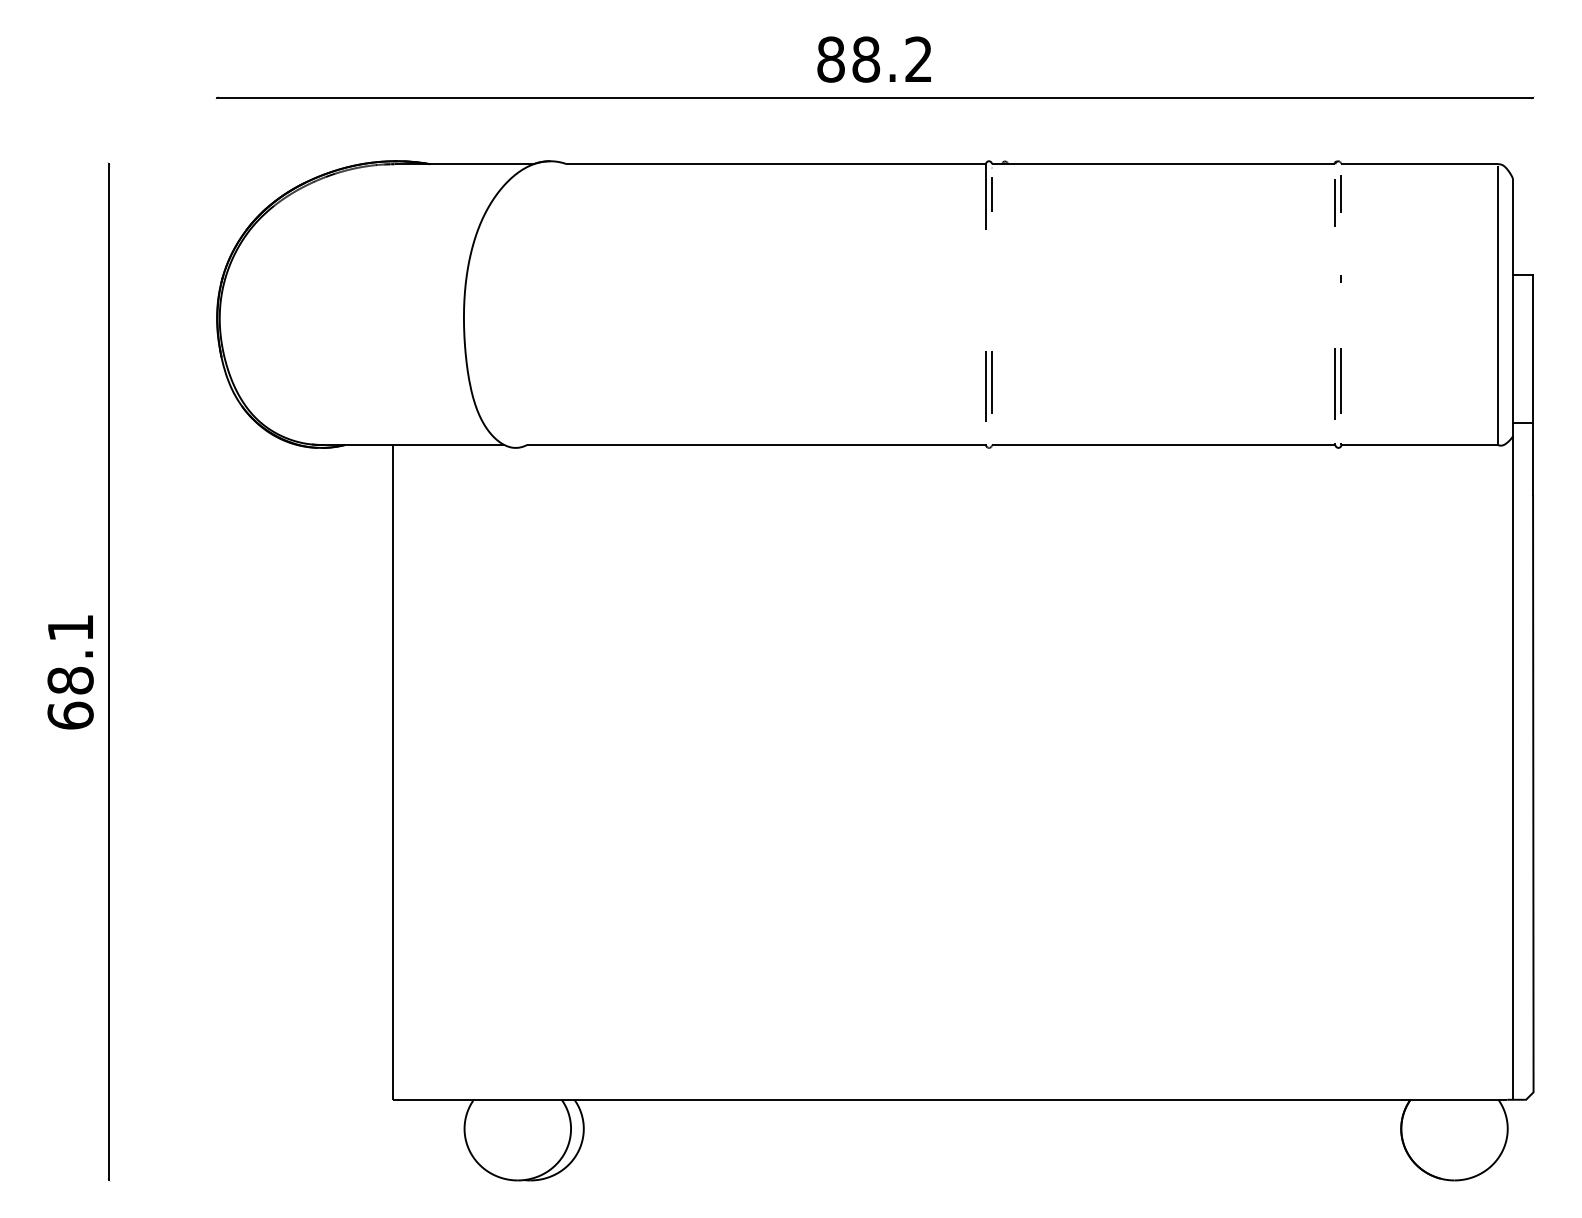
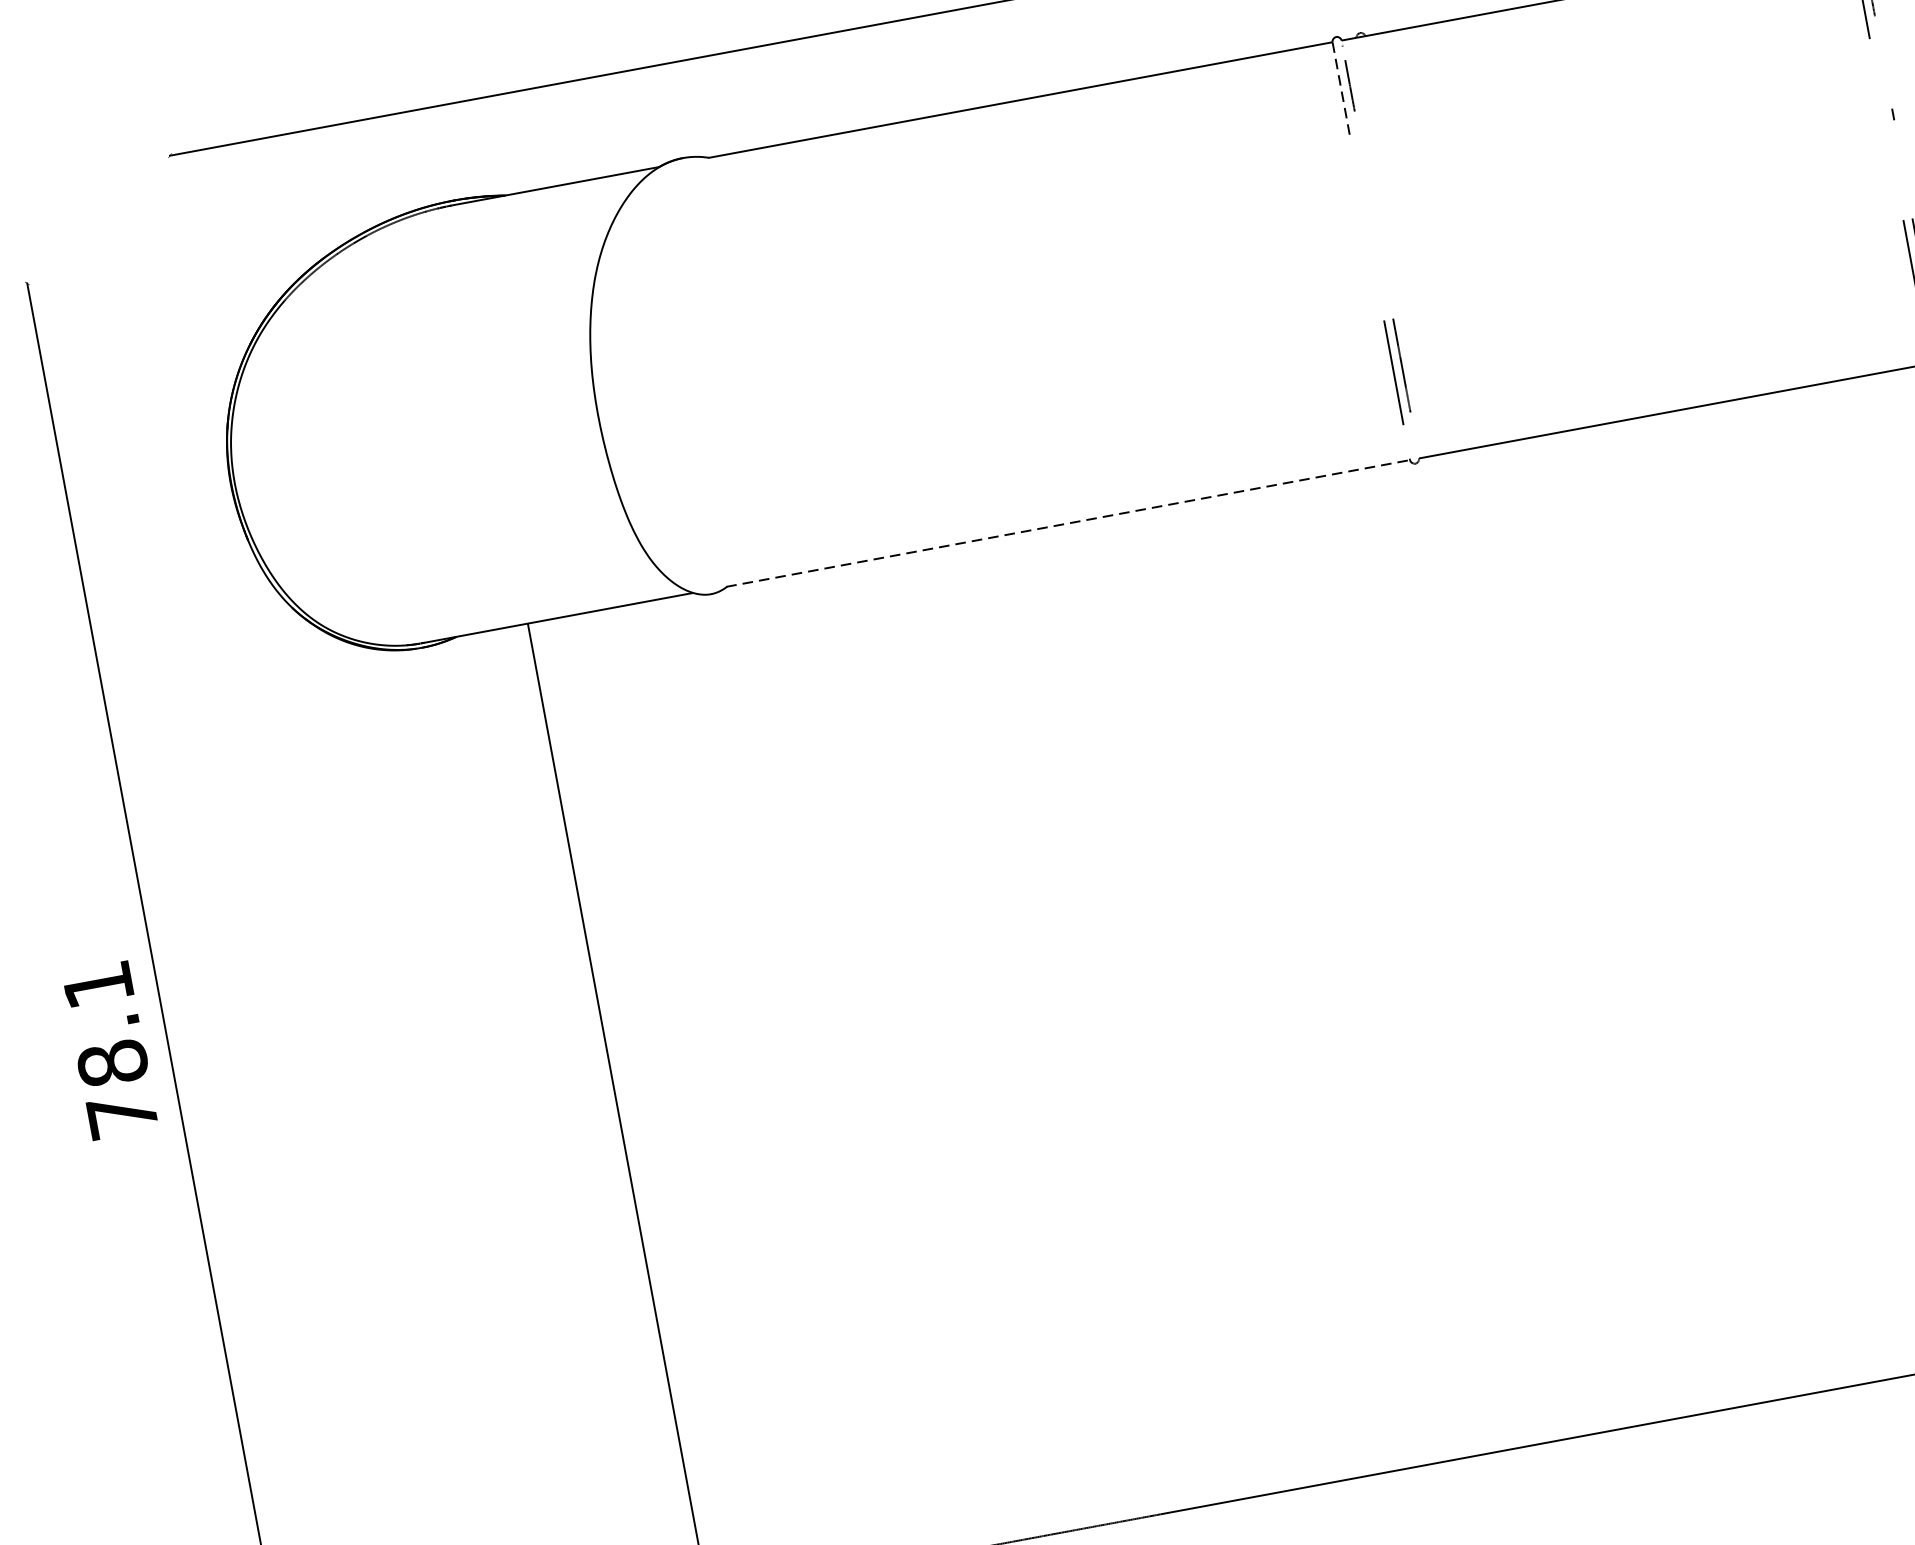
line: (985, 197) -> (1341, 91), solid -> dashed
line: (756, 444) -> (1068, 522), solid -> dashed
text: (70, 715) -> (122, 1115), 68.1 -> 78.1

